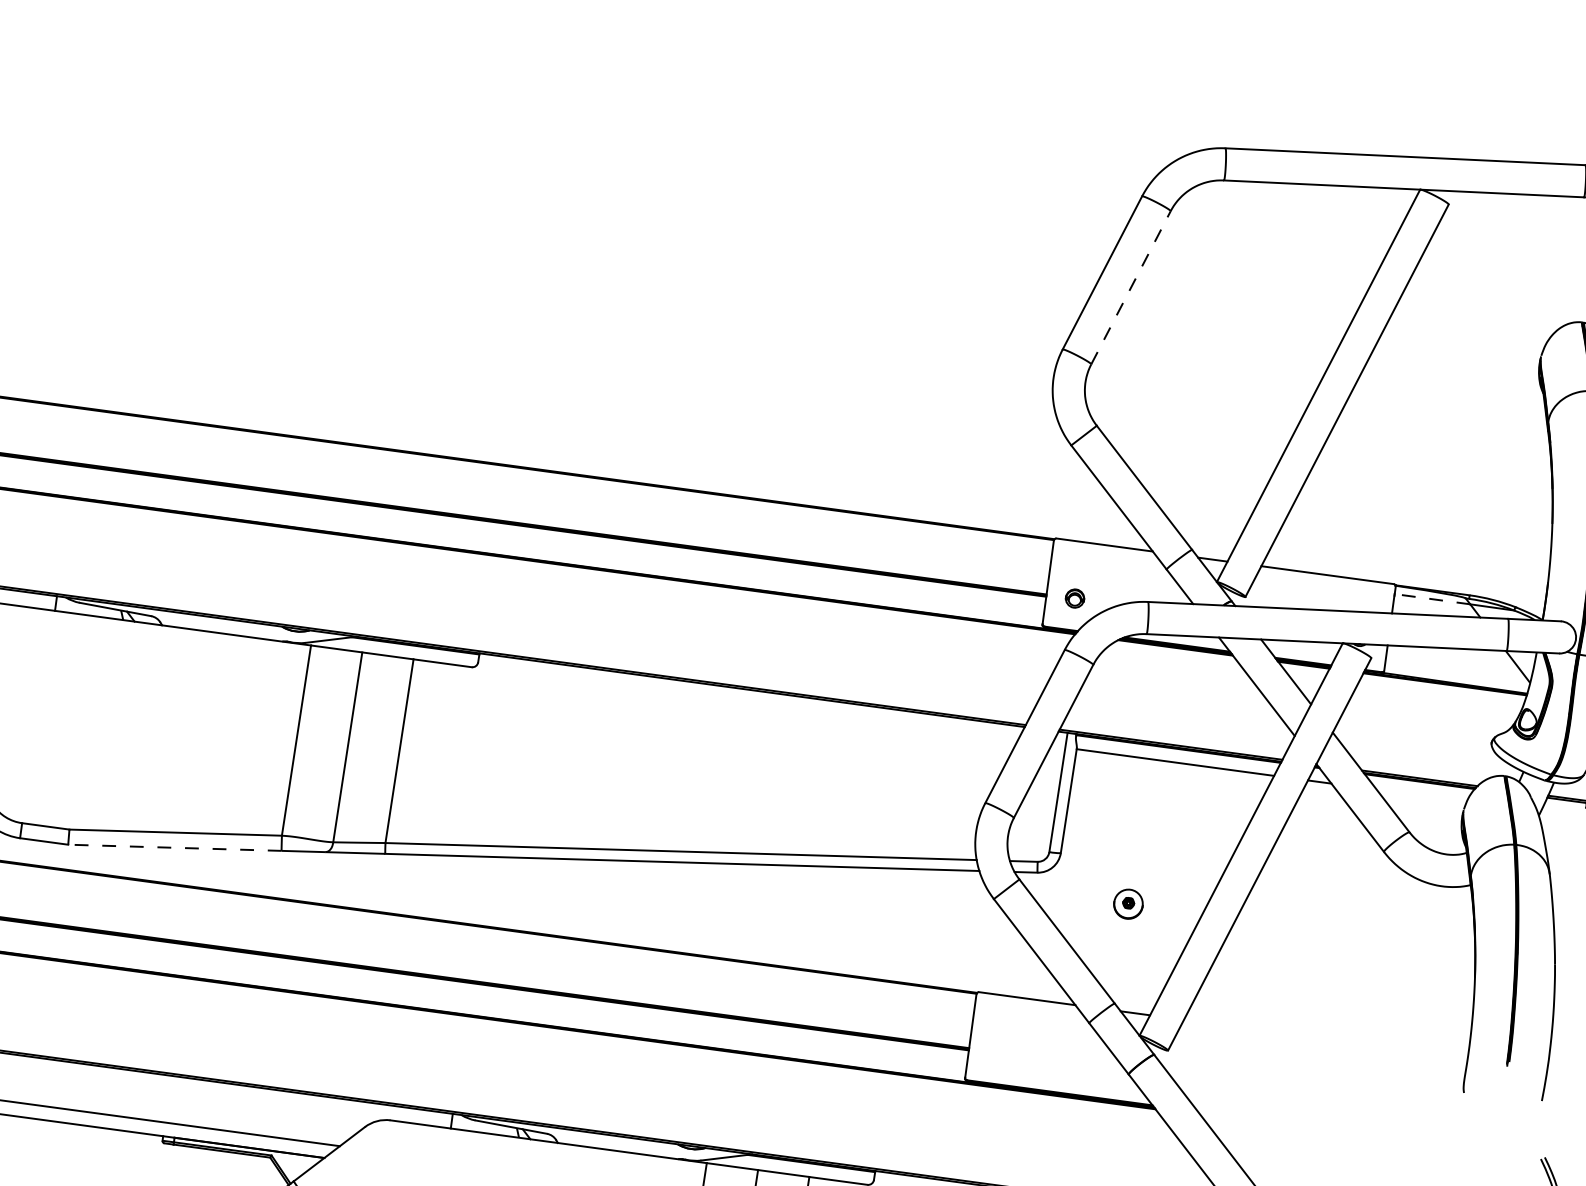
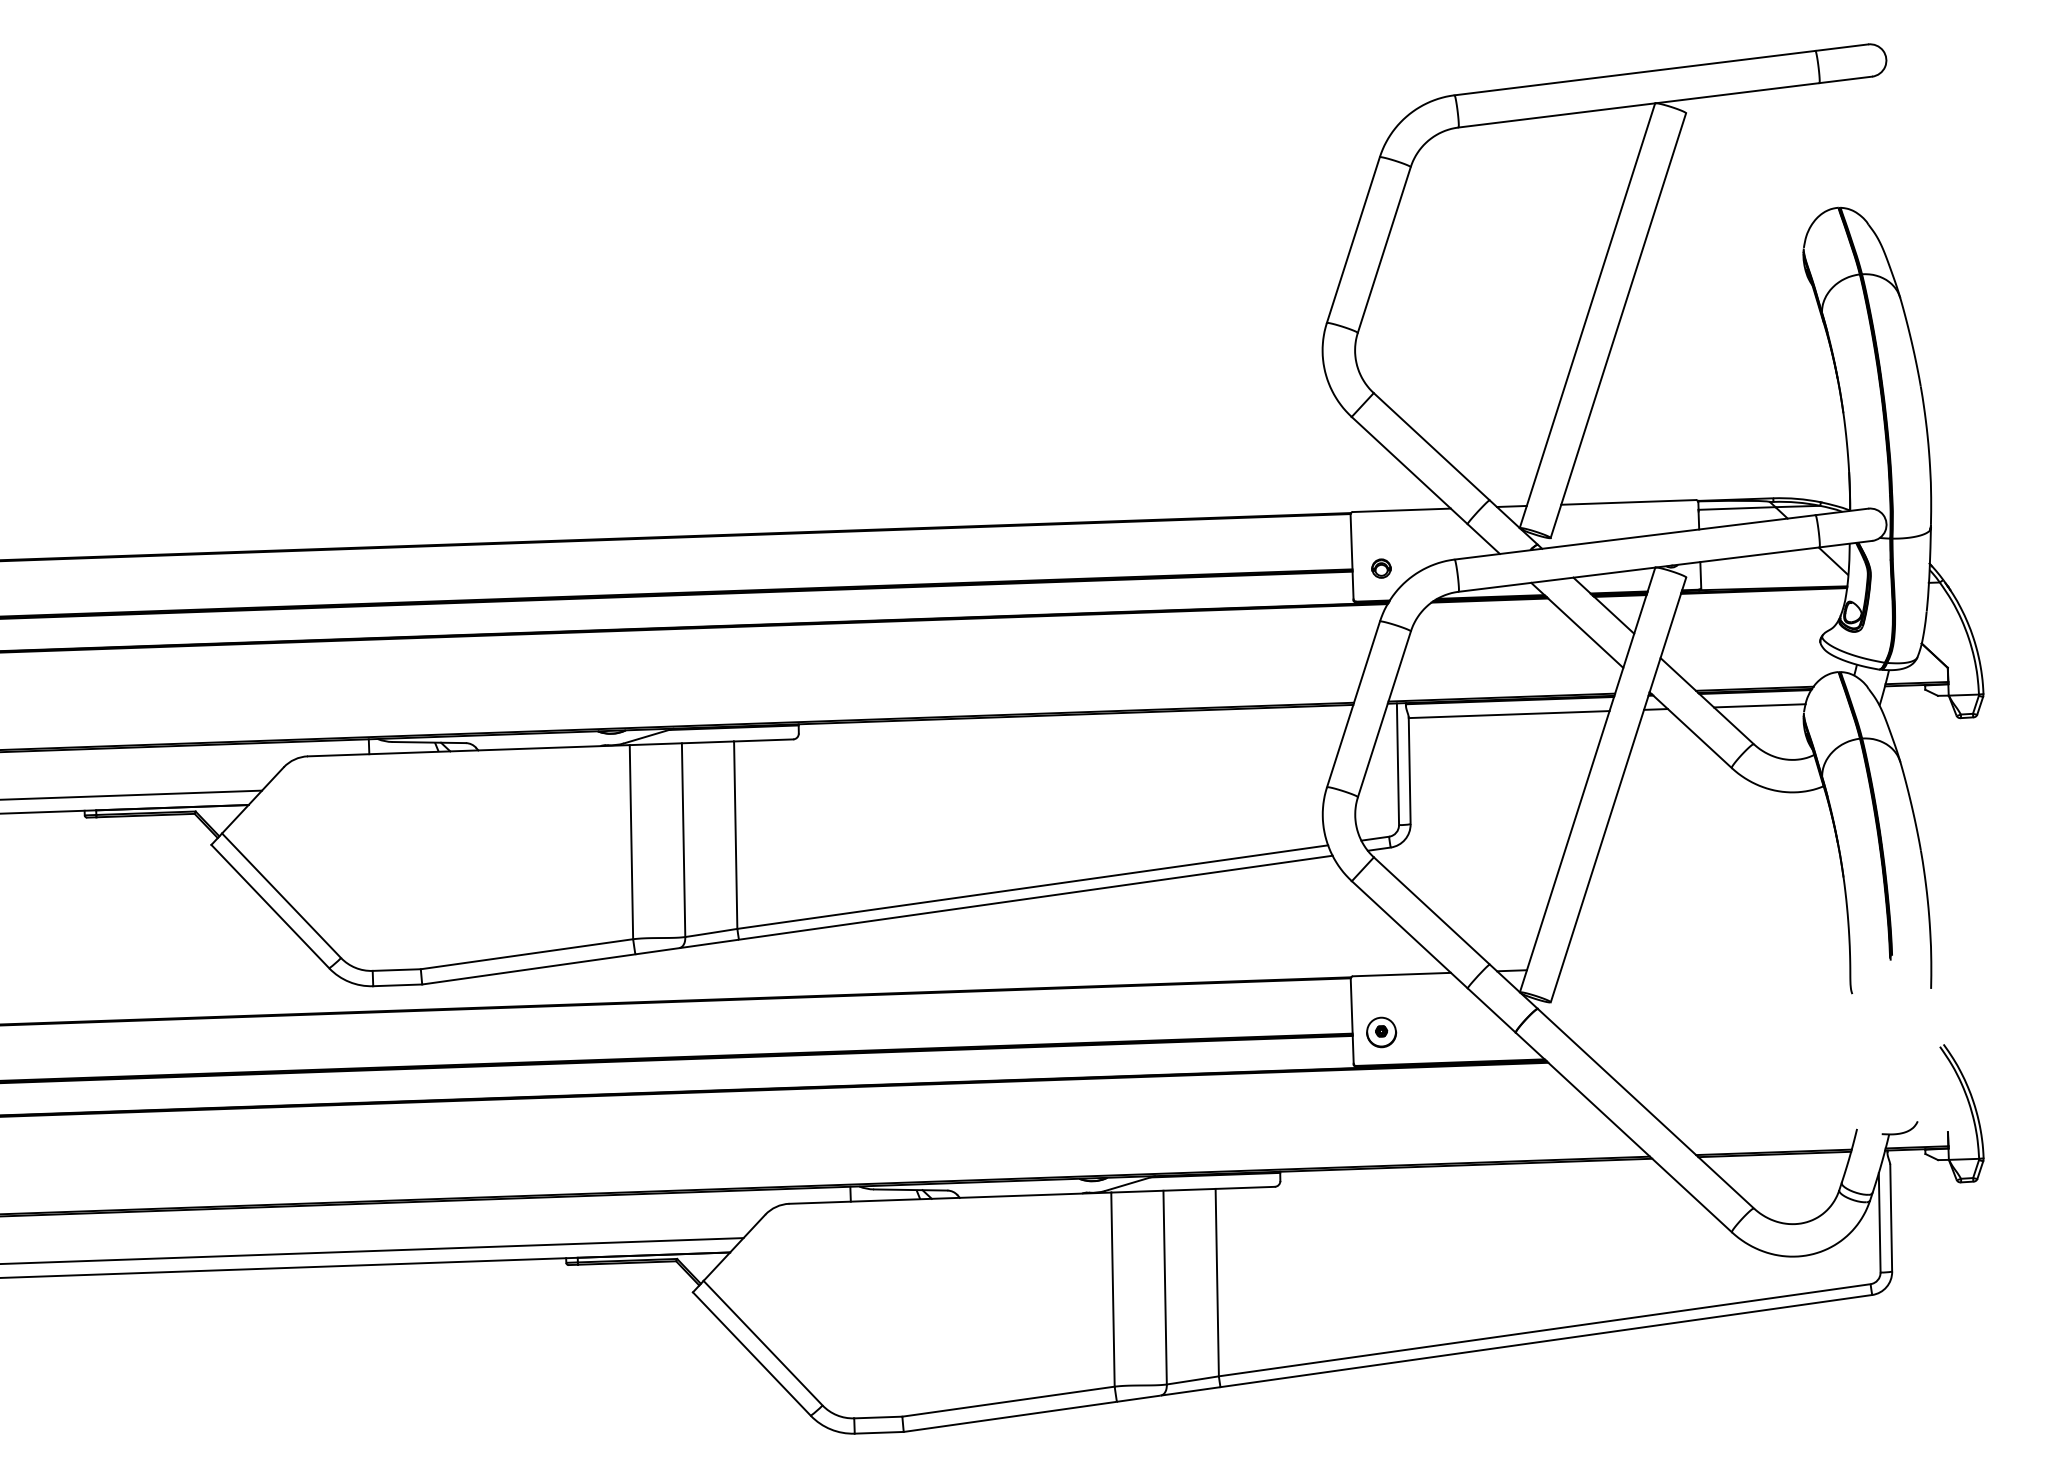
line: (1131, 287) -> (1384, 249), dashed -> solid
line: (1431, 599) -> (1736, 508), dashed -> solid
line: (1421, 795) -> (1759, 705), added
line: (174, 847) -> (528, 969), dashed -> solid
part: (1128, 904) -> (1381, 1032), moved

